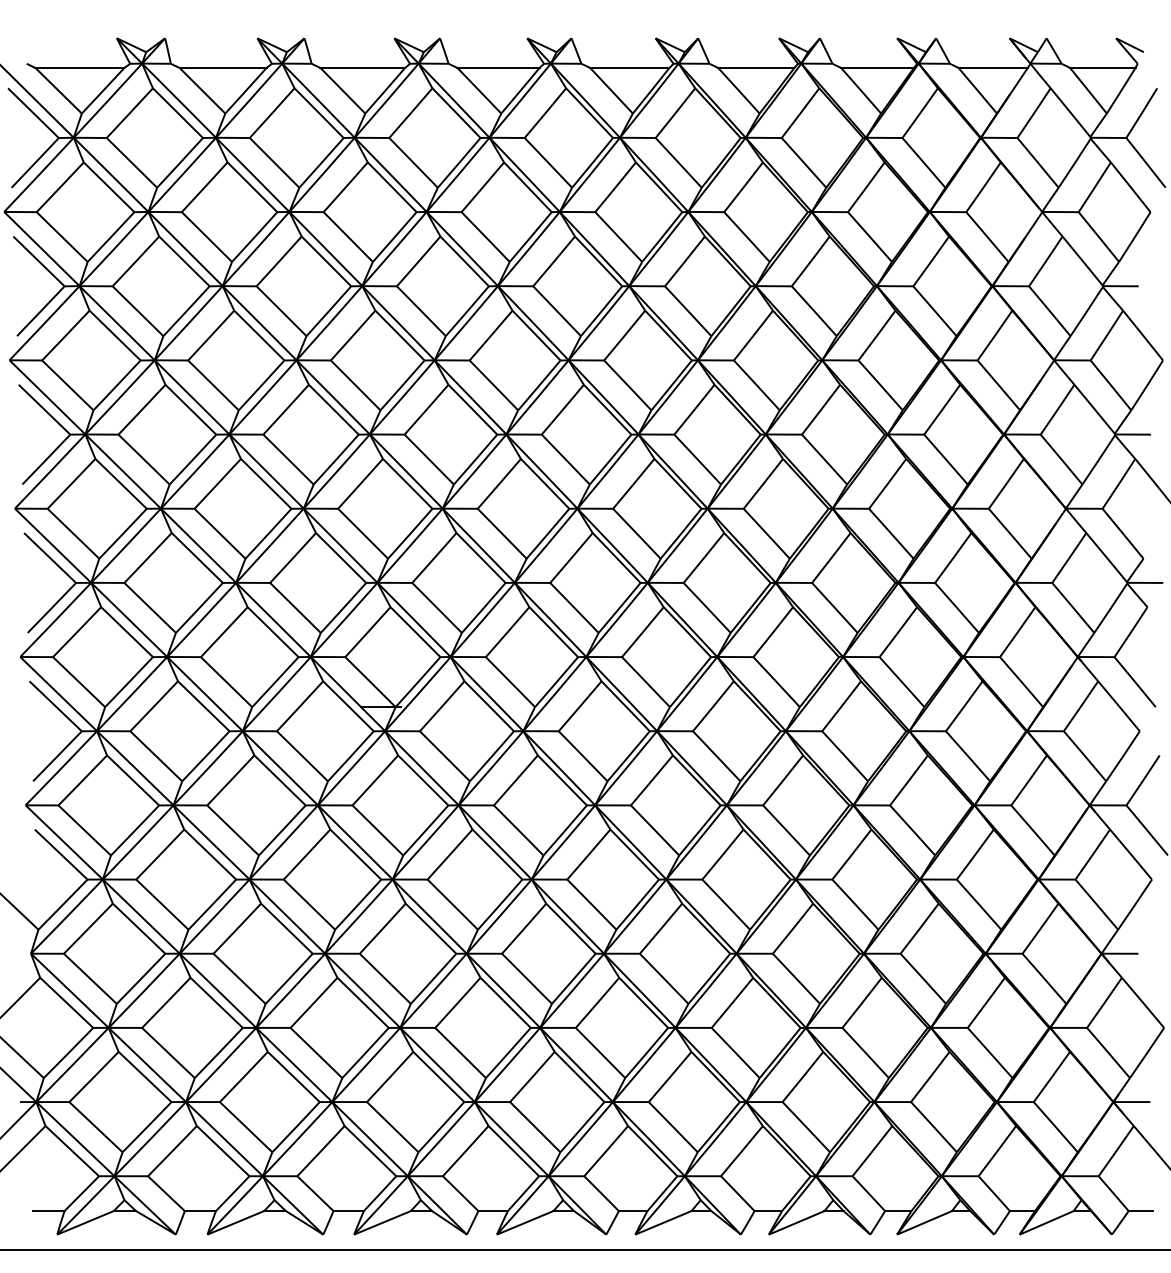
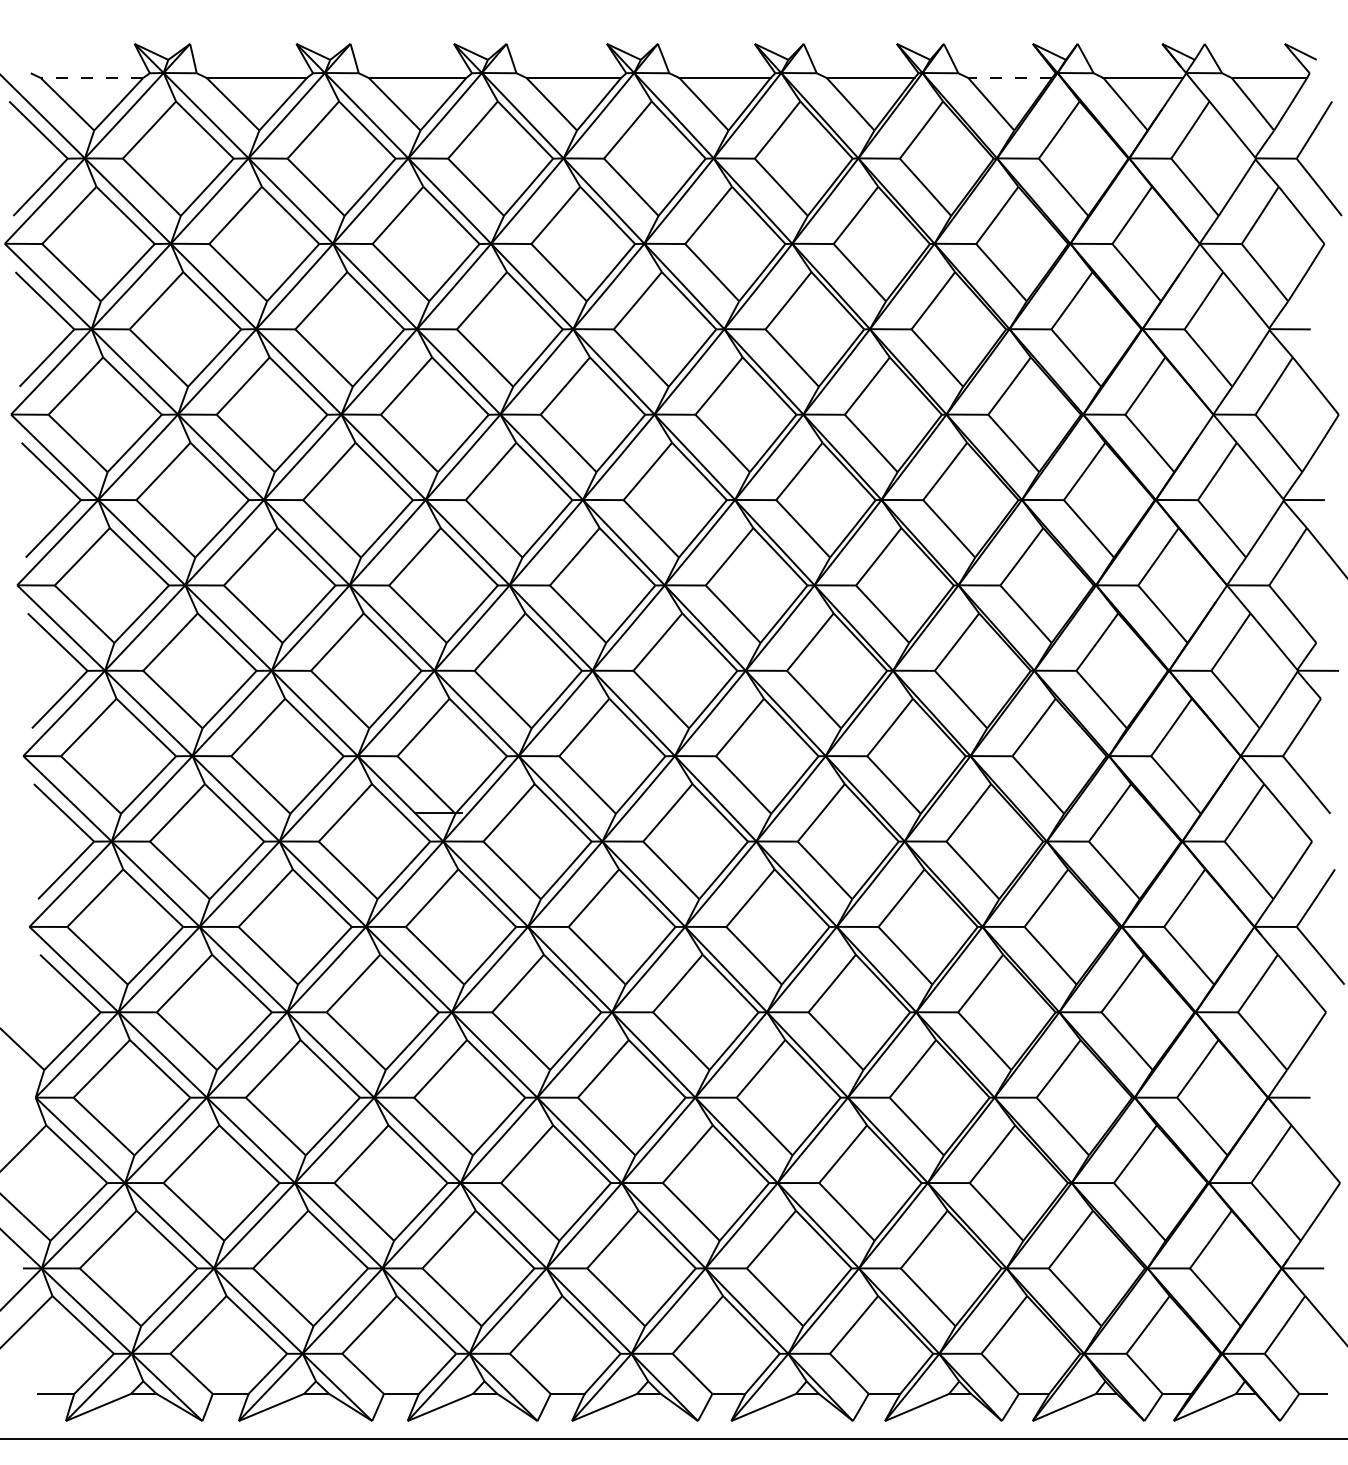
line: (79, 68) -> (91, 78), solid -> dashed
line: (877, 68) -> (1010, 78), solid -> dashed

